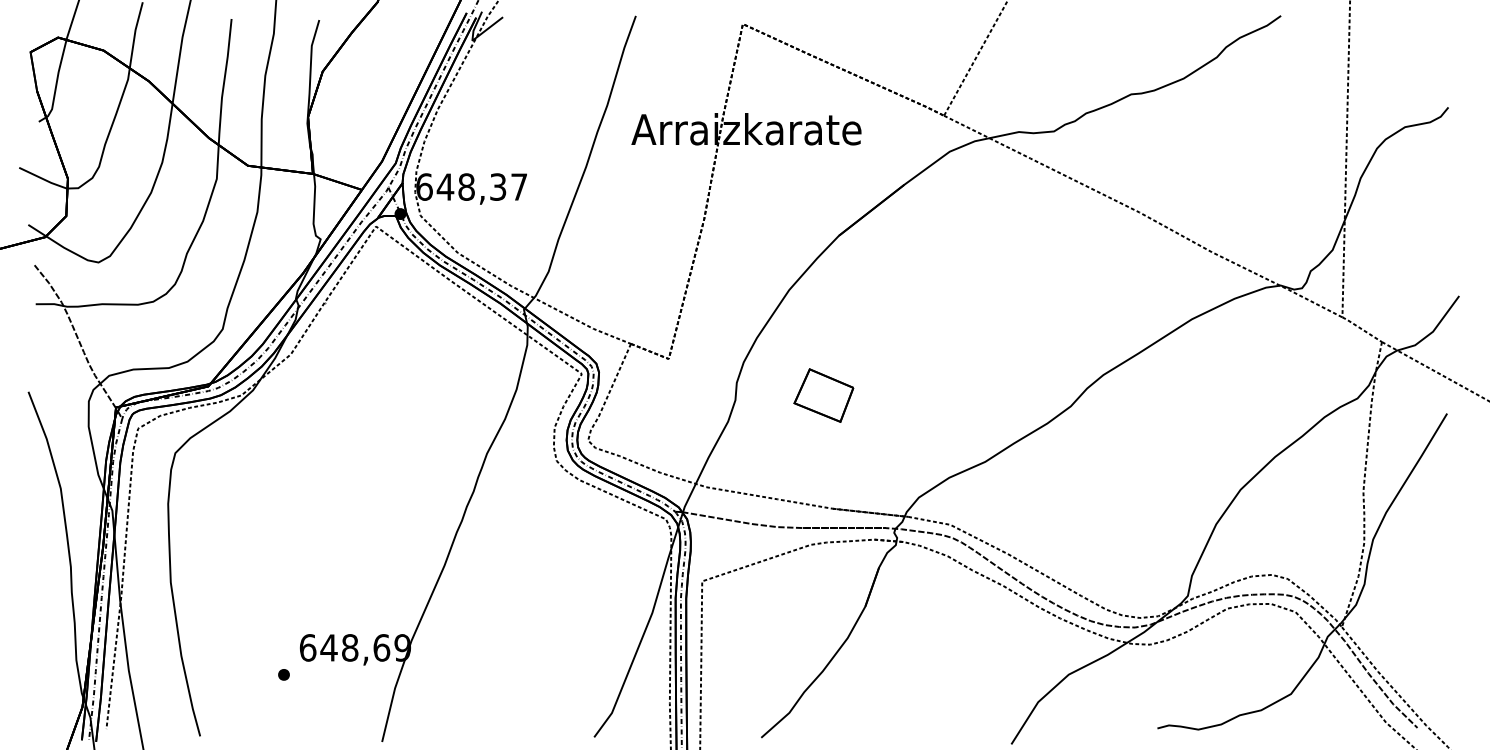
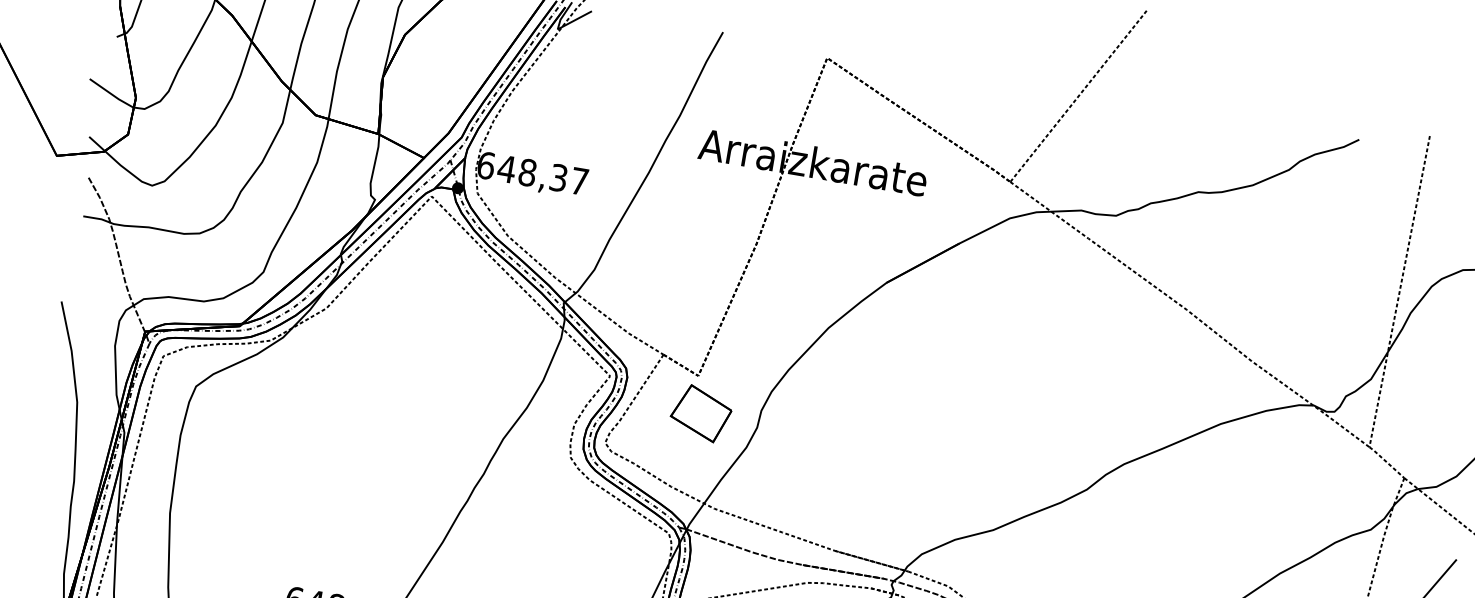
part: (823, 395) -> (700, 413), moved

